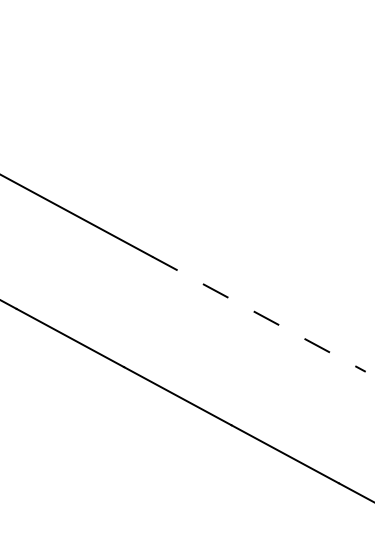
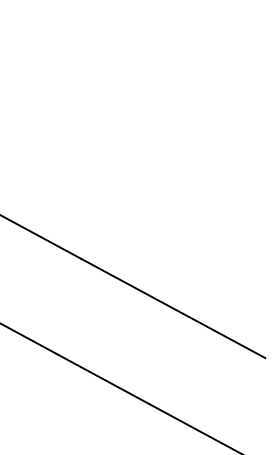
line: (259, 314) -> (173, 308), dashed -> solid

